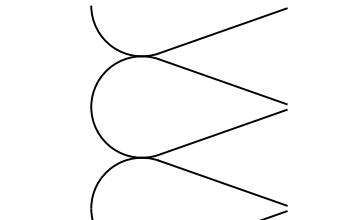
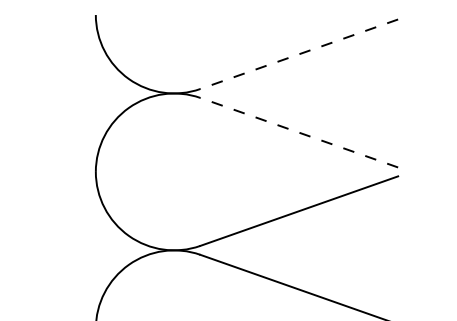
line: (222, 30) -> (298, 53), solid -> dashed
line: (222, 81) -> (298, 132), solid -> dashed

